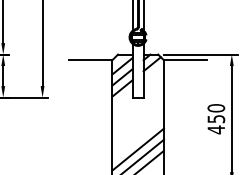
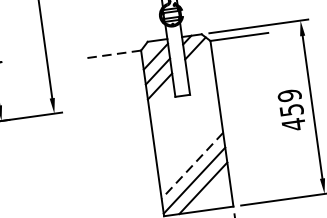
line: (90, 60) -> (111, 54), solid -> dashed
text: (216, 108) -> (289, 95), 450 -> 459
line: (137, 149) -> (191, 165), solid -> dashed

